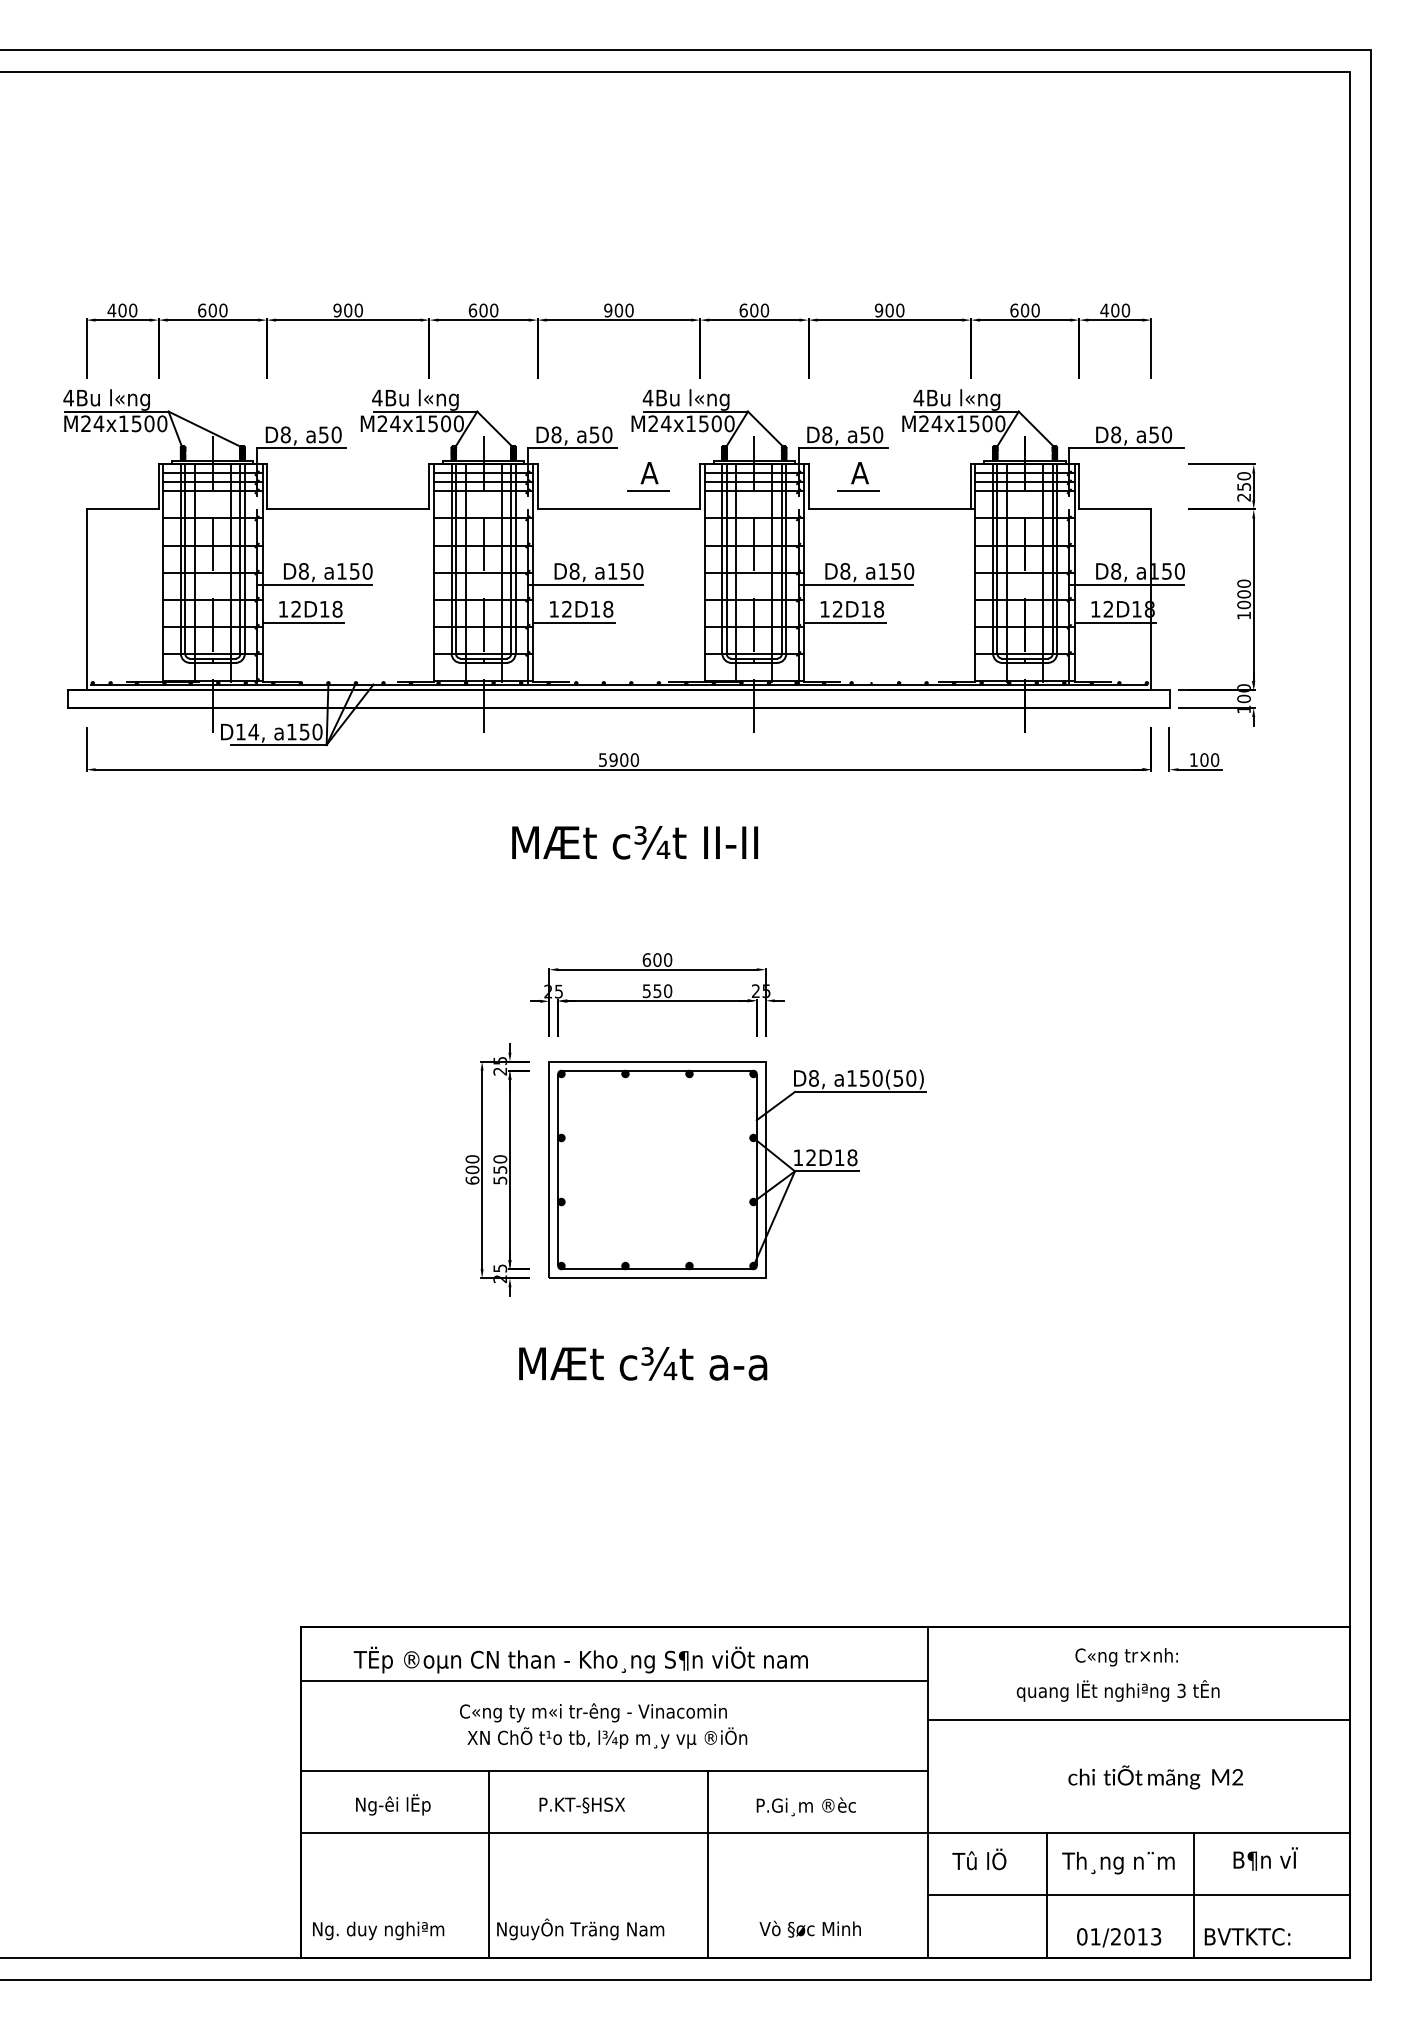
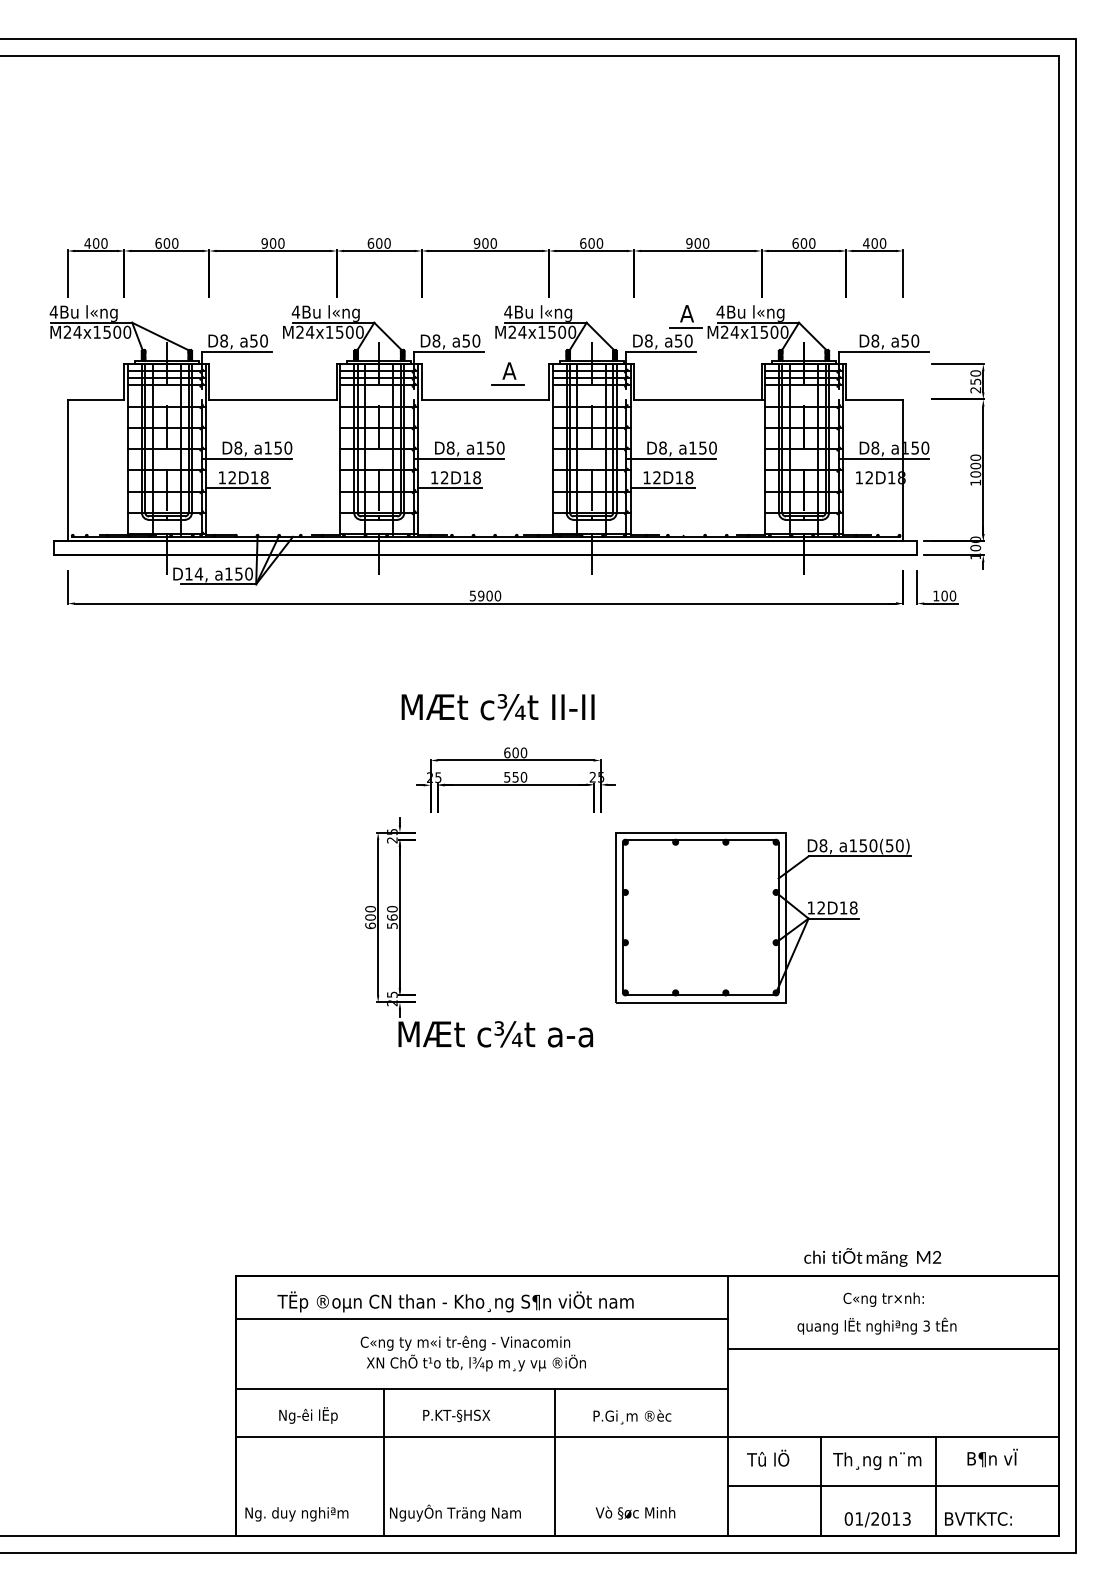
part: (858, 476) -> (685, 316), moved
line: (1115, 622) -> (874, 488), removed
text: (634, 842) -> (497, 706), moved
text: (500, 1169) -> (392, 917), 550 -> 560
part: (737, 1169) -> (763, 917), moved
text: (643, 1363) -> (496, 1034), moved
text: (1155, 1777) -> (872, 1257), moved

